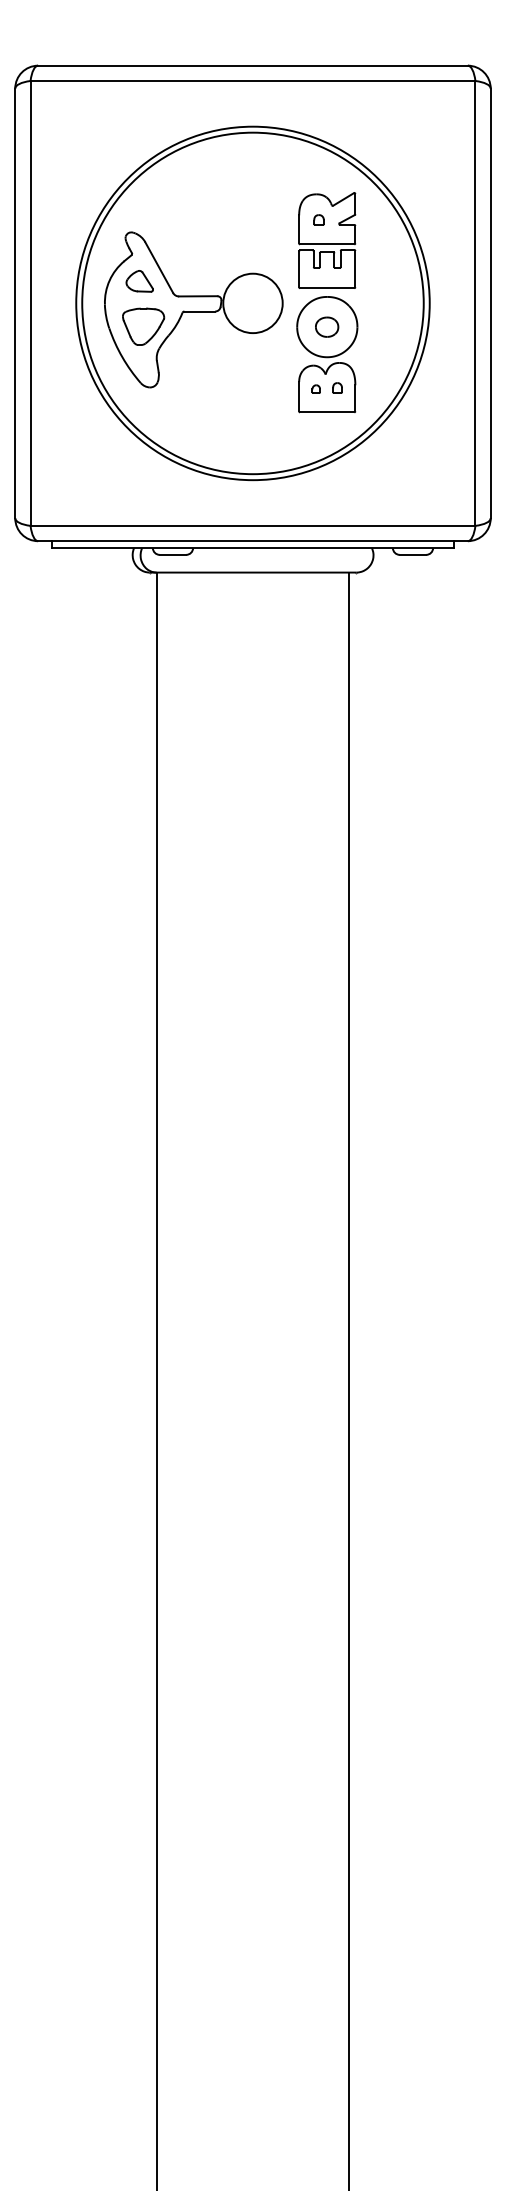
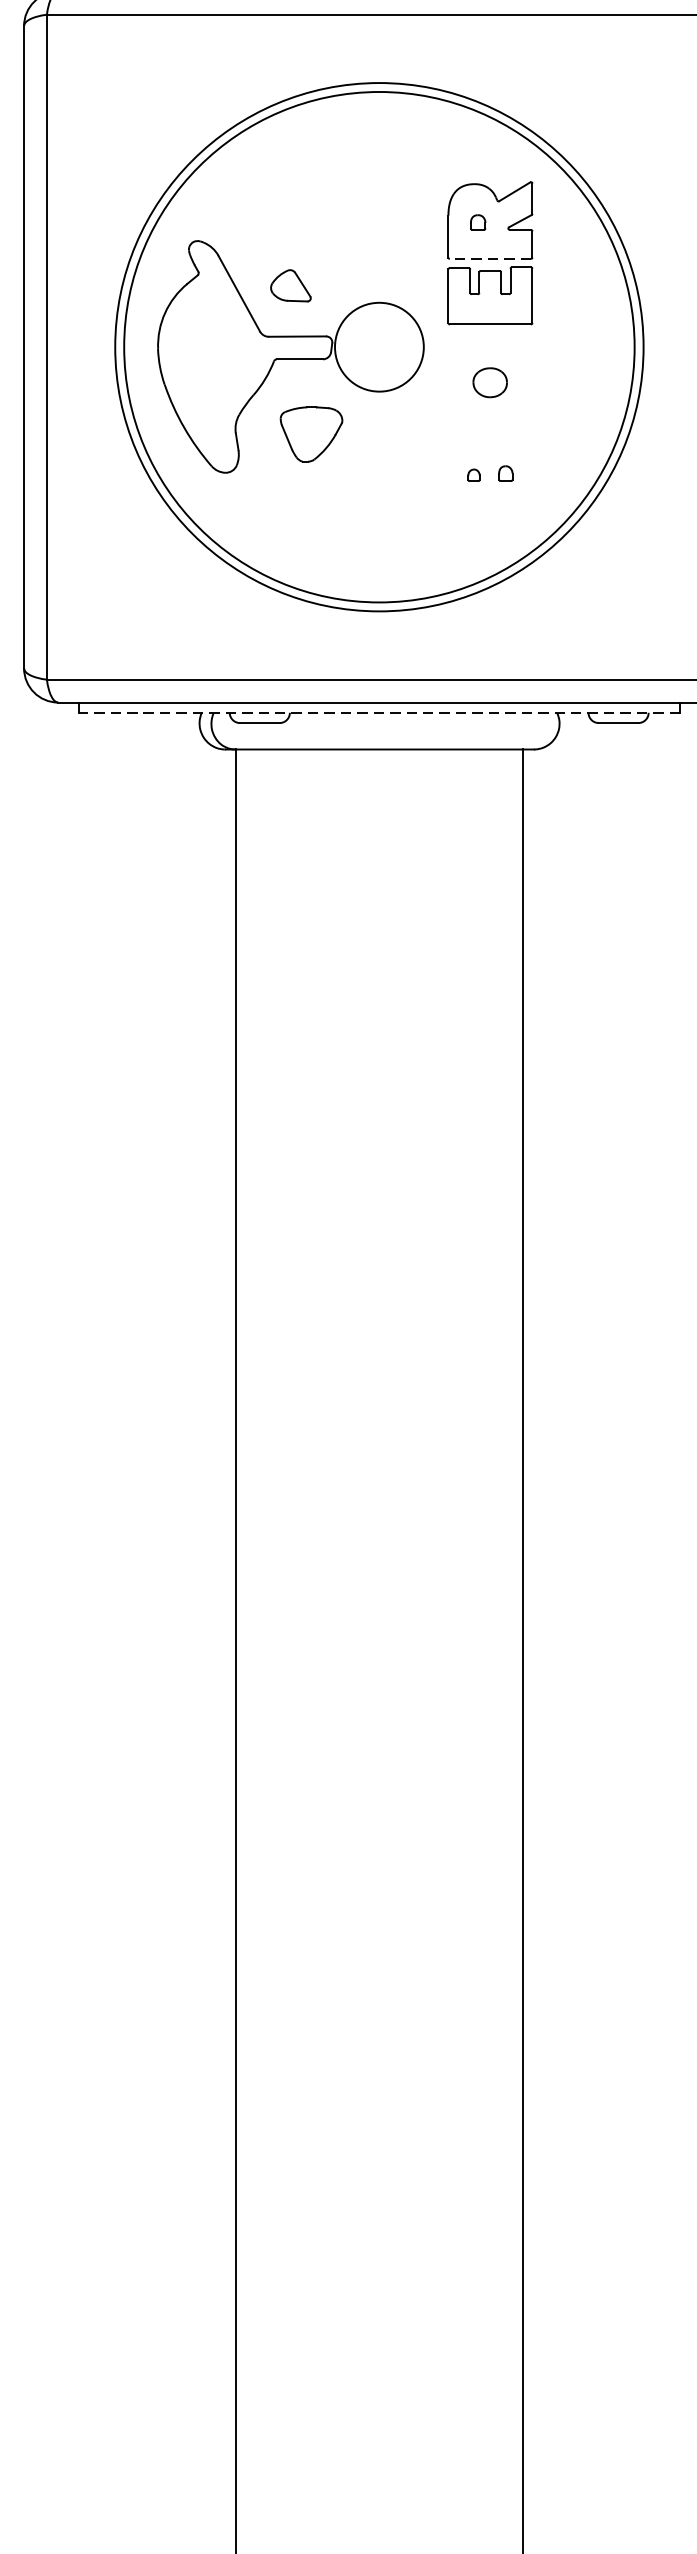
line: (326, 244) -> (489, 259), solid -> dashed
part: (139, 281) -> (290, 286), moved
part: (143, 326) -> (311, 434), moved
part: (327, 354) -> (490, 423), removed
line: (252, 548) -> (378, 713), solid -> dashed

